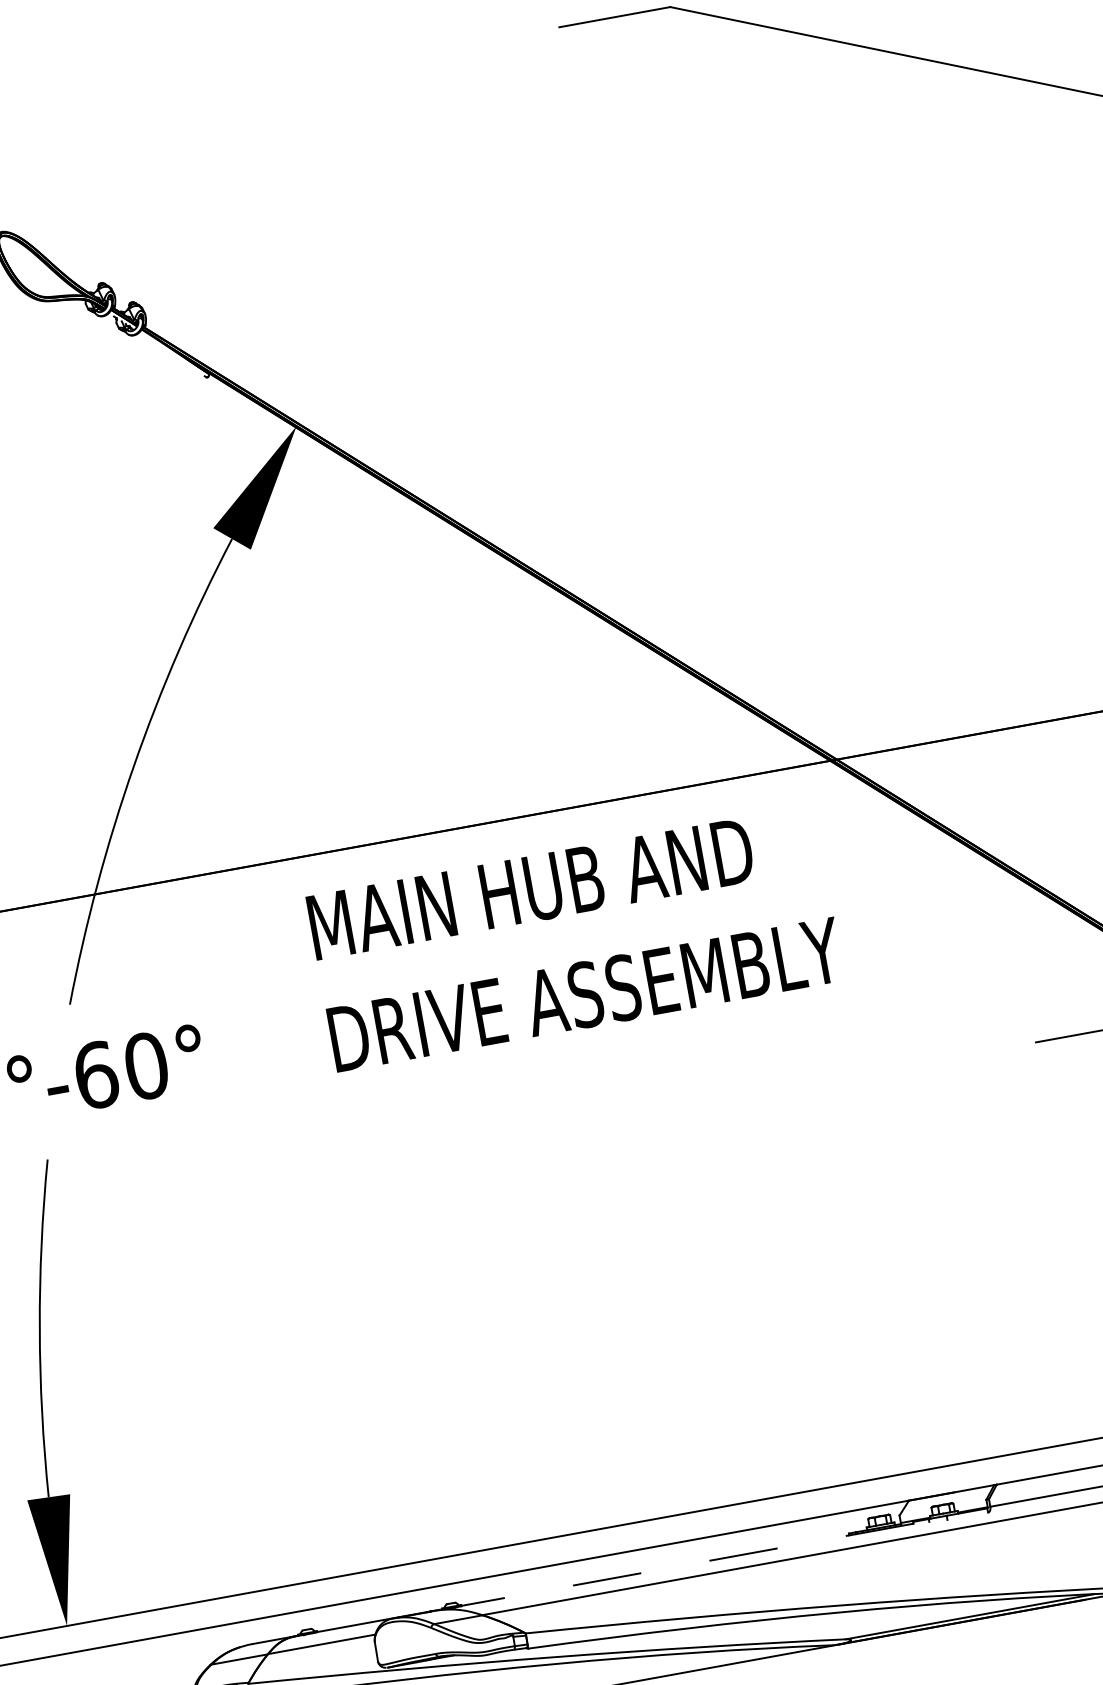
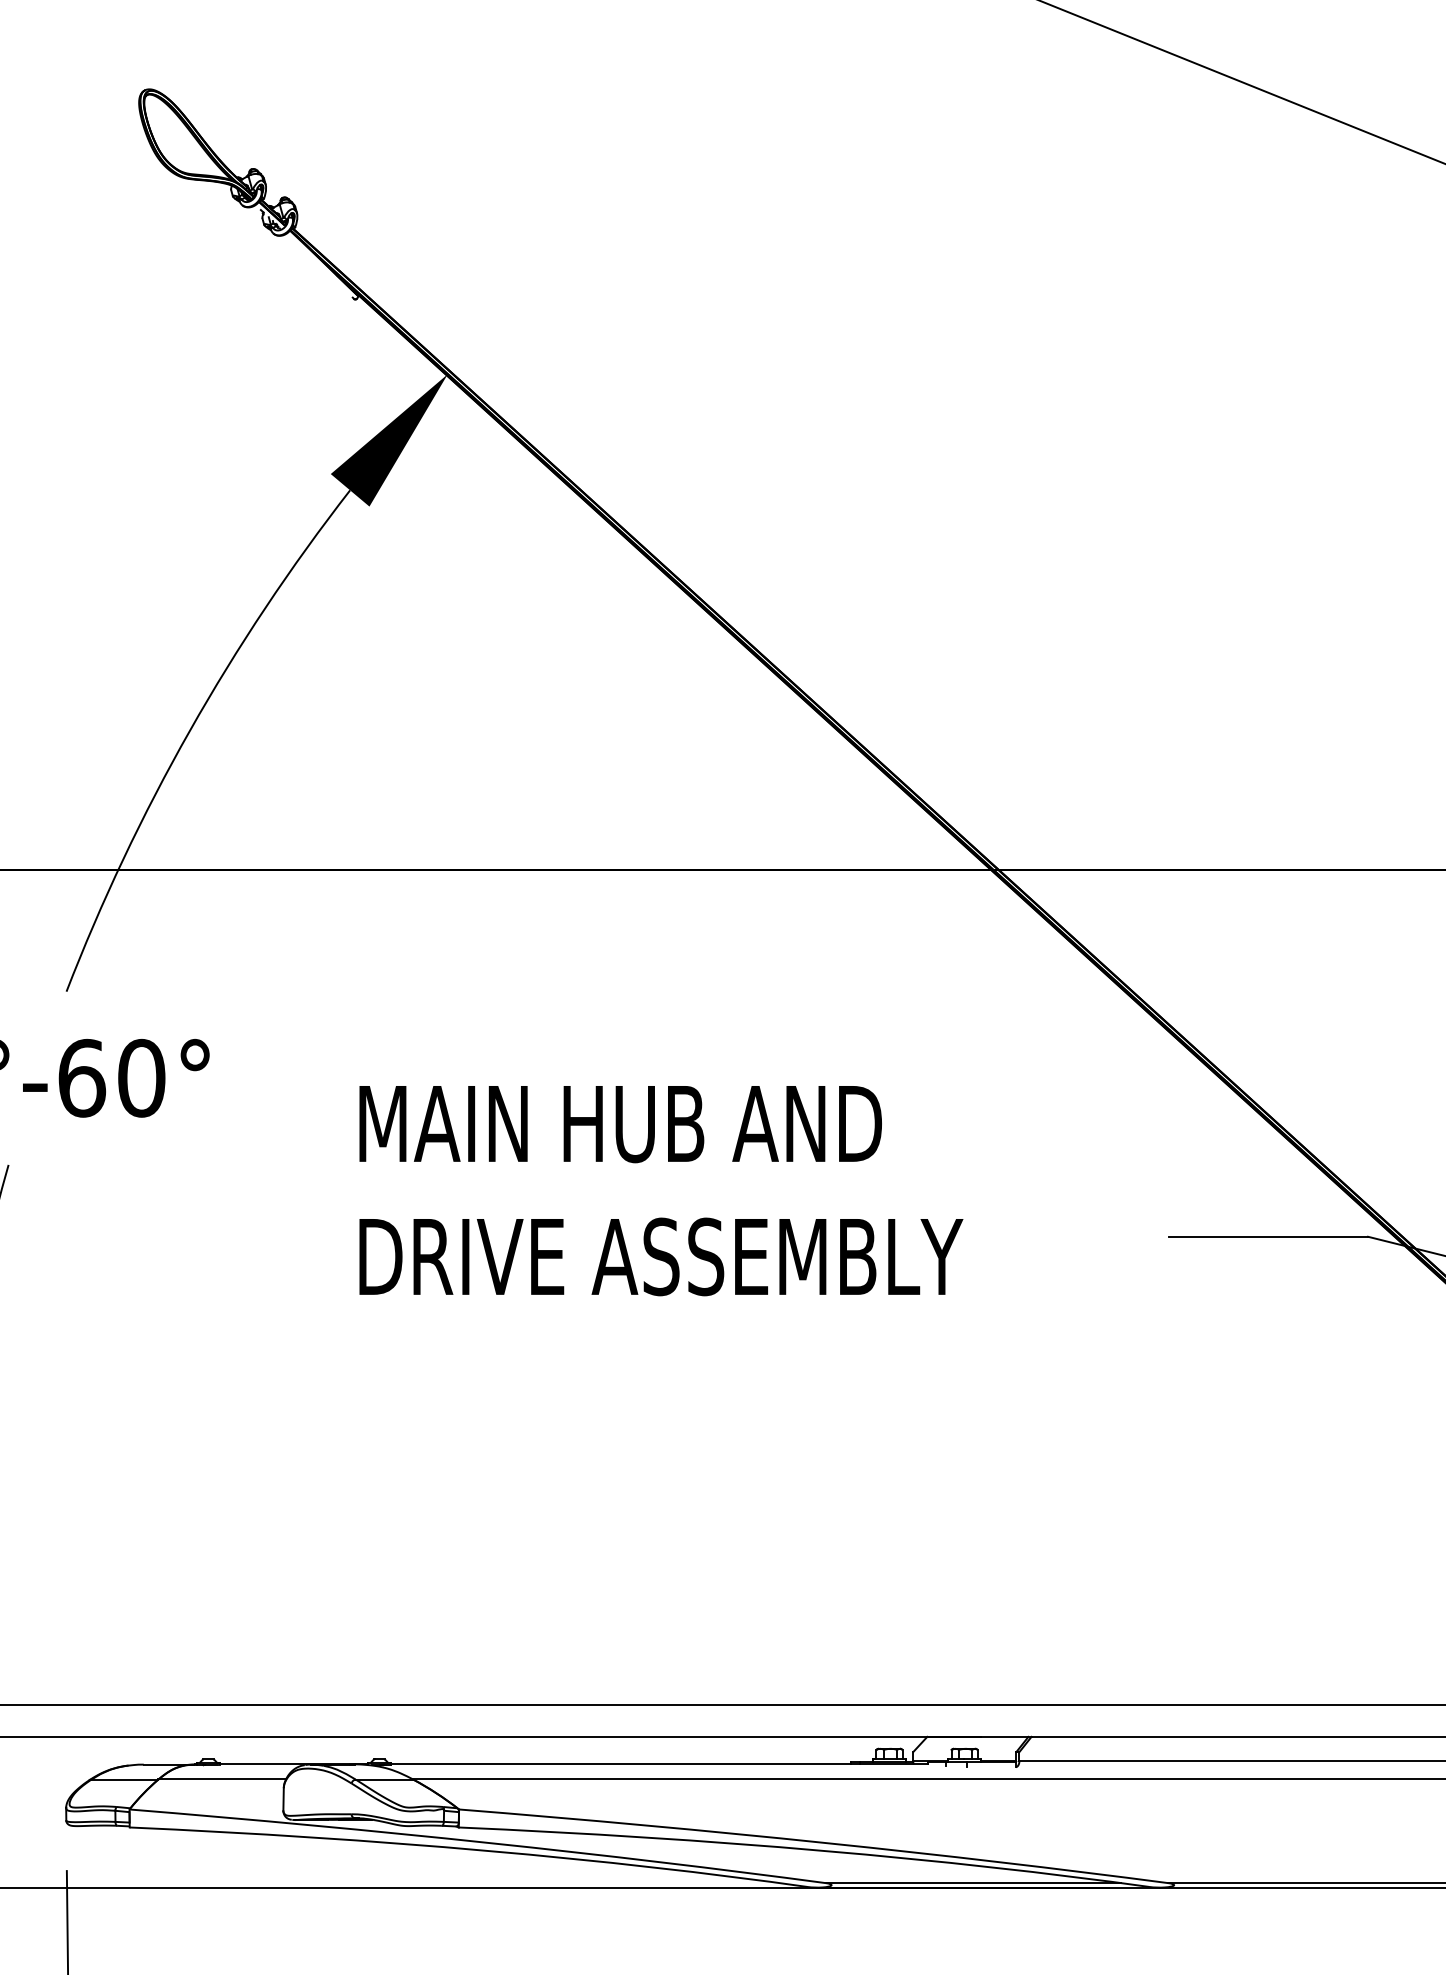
text: (575, 939) -> (661, 1191), moved
line: (687, 1564) -> (659, 1764), dashed -> solid

